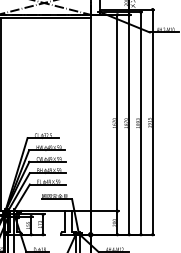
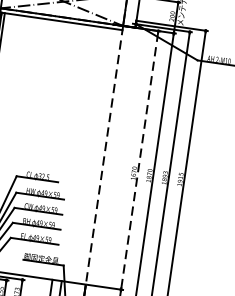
line: (117, 112) -> (139, 159), solid -> dashed
line: (90, 113) -> (104, 155), solid -> dashed

